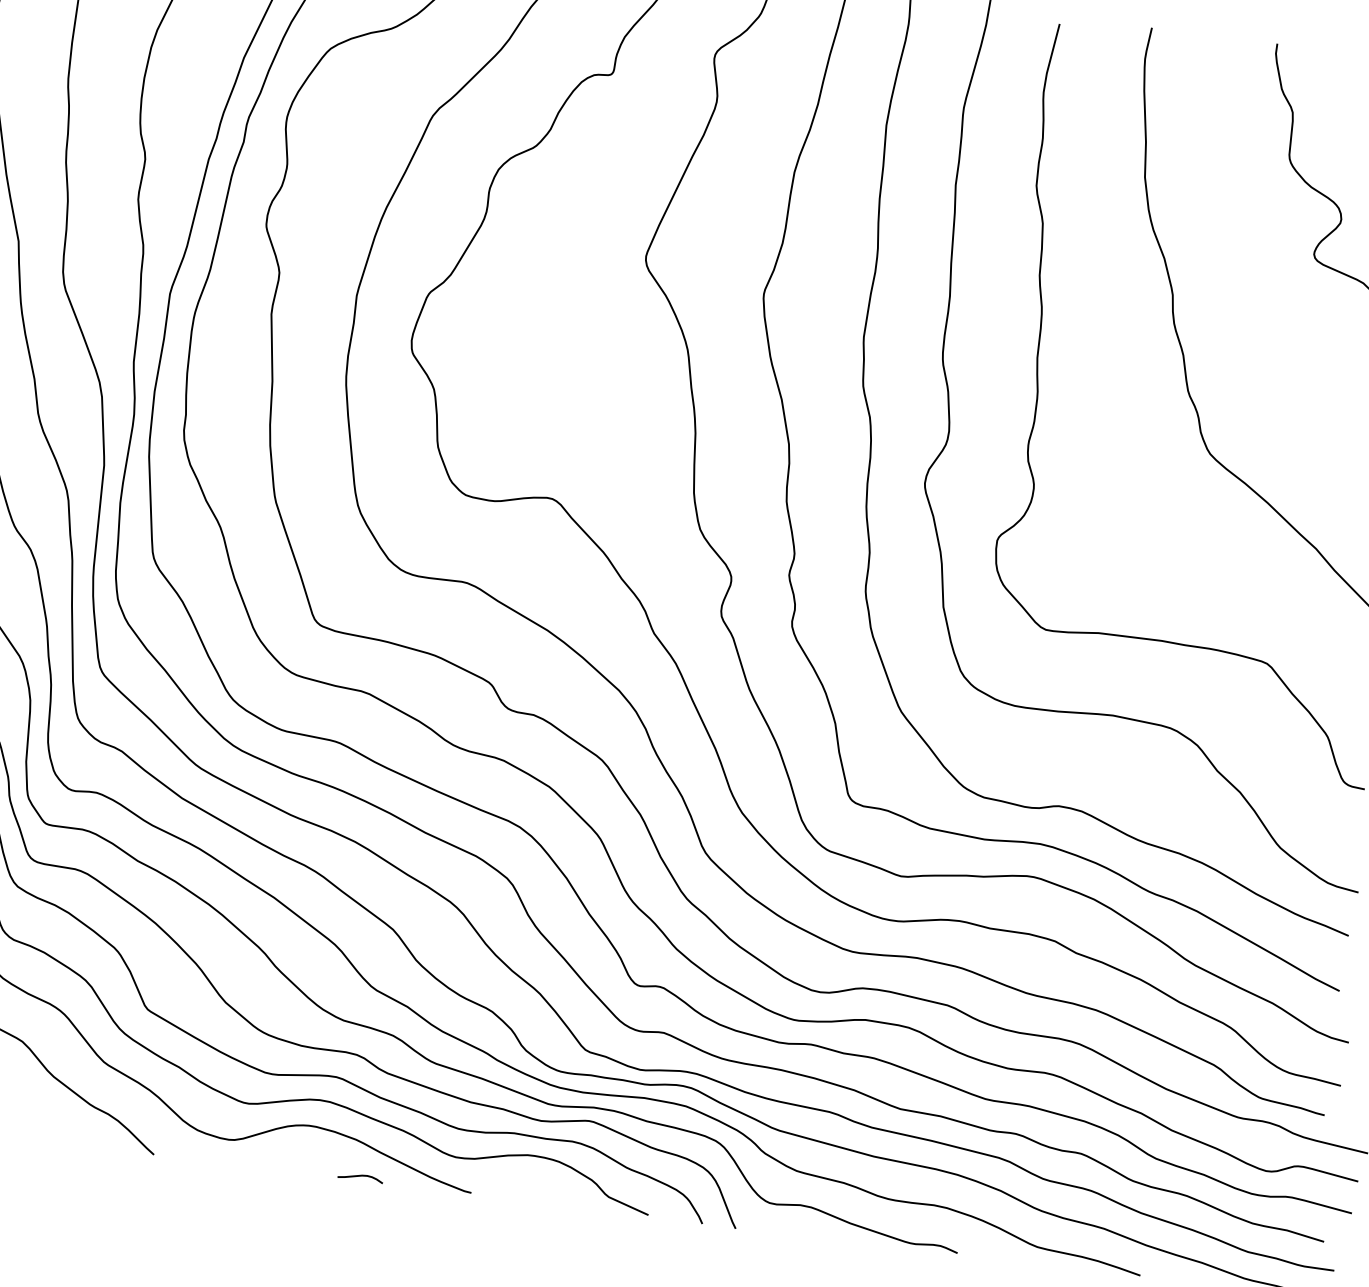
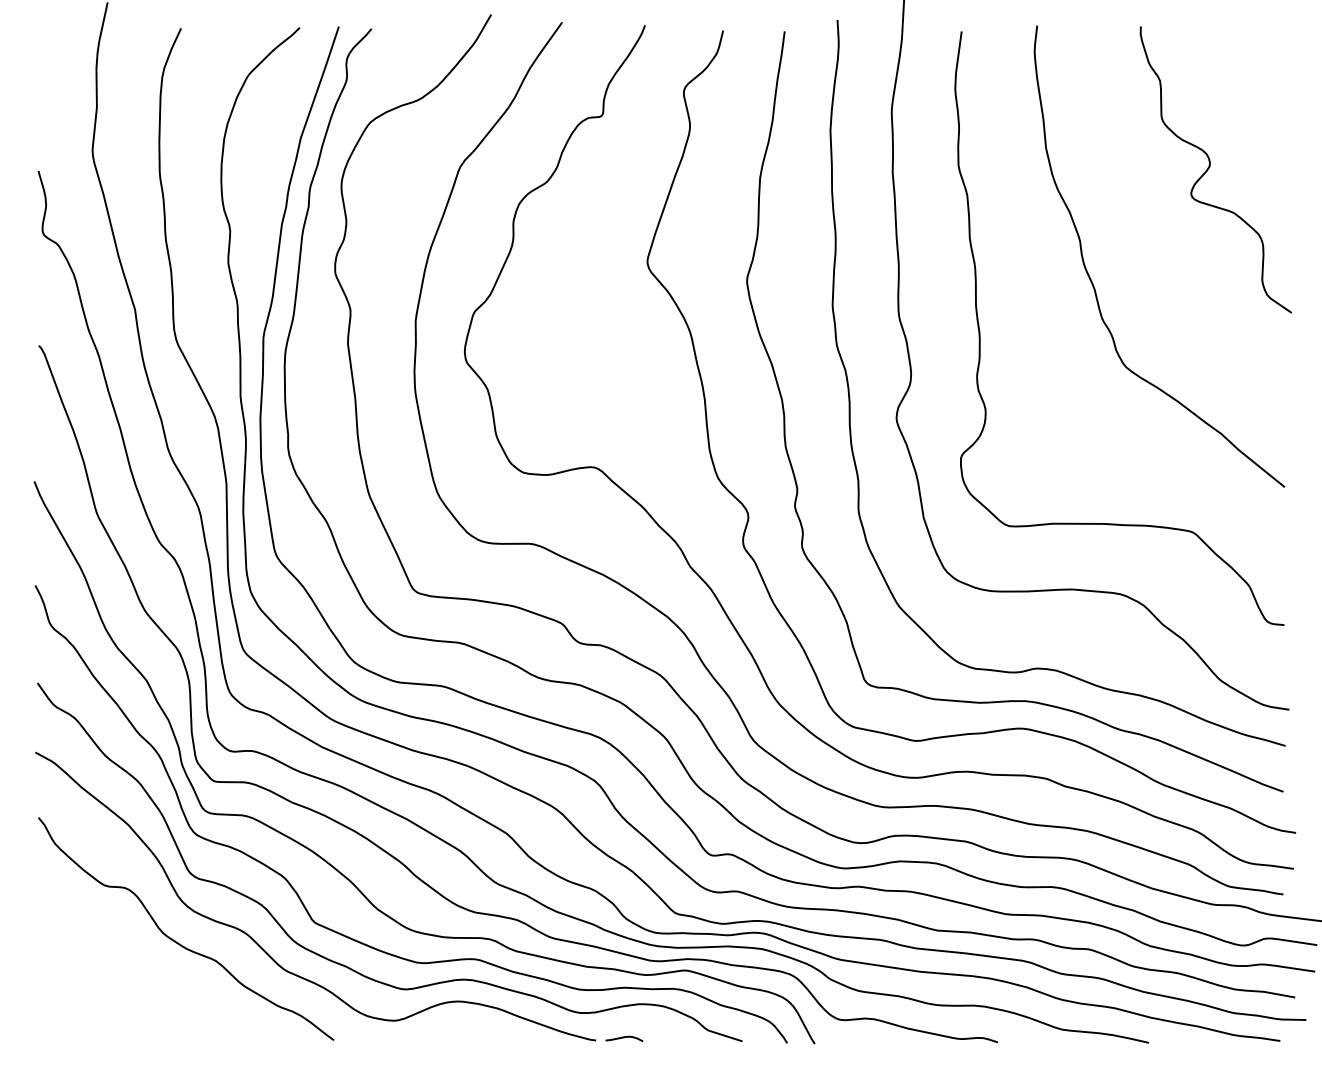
curve: (360, 1177) -> (624, 1038), moved

